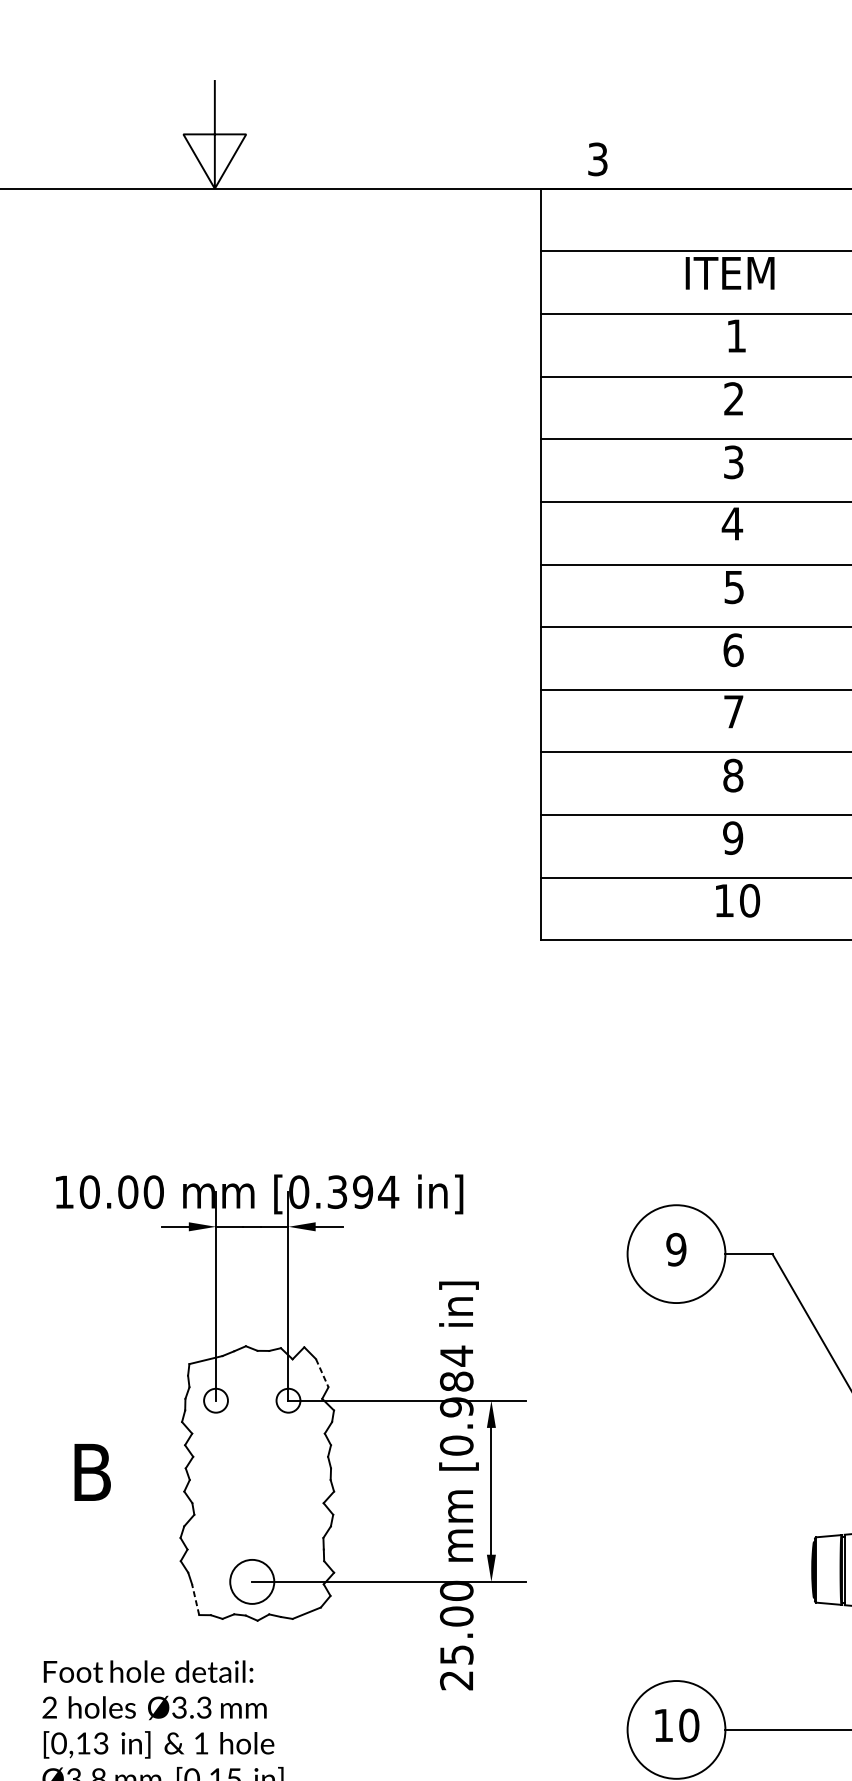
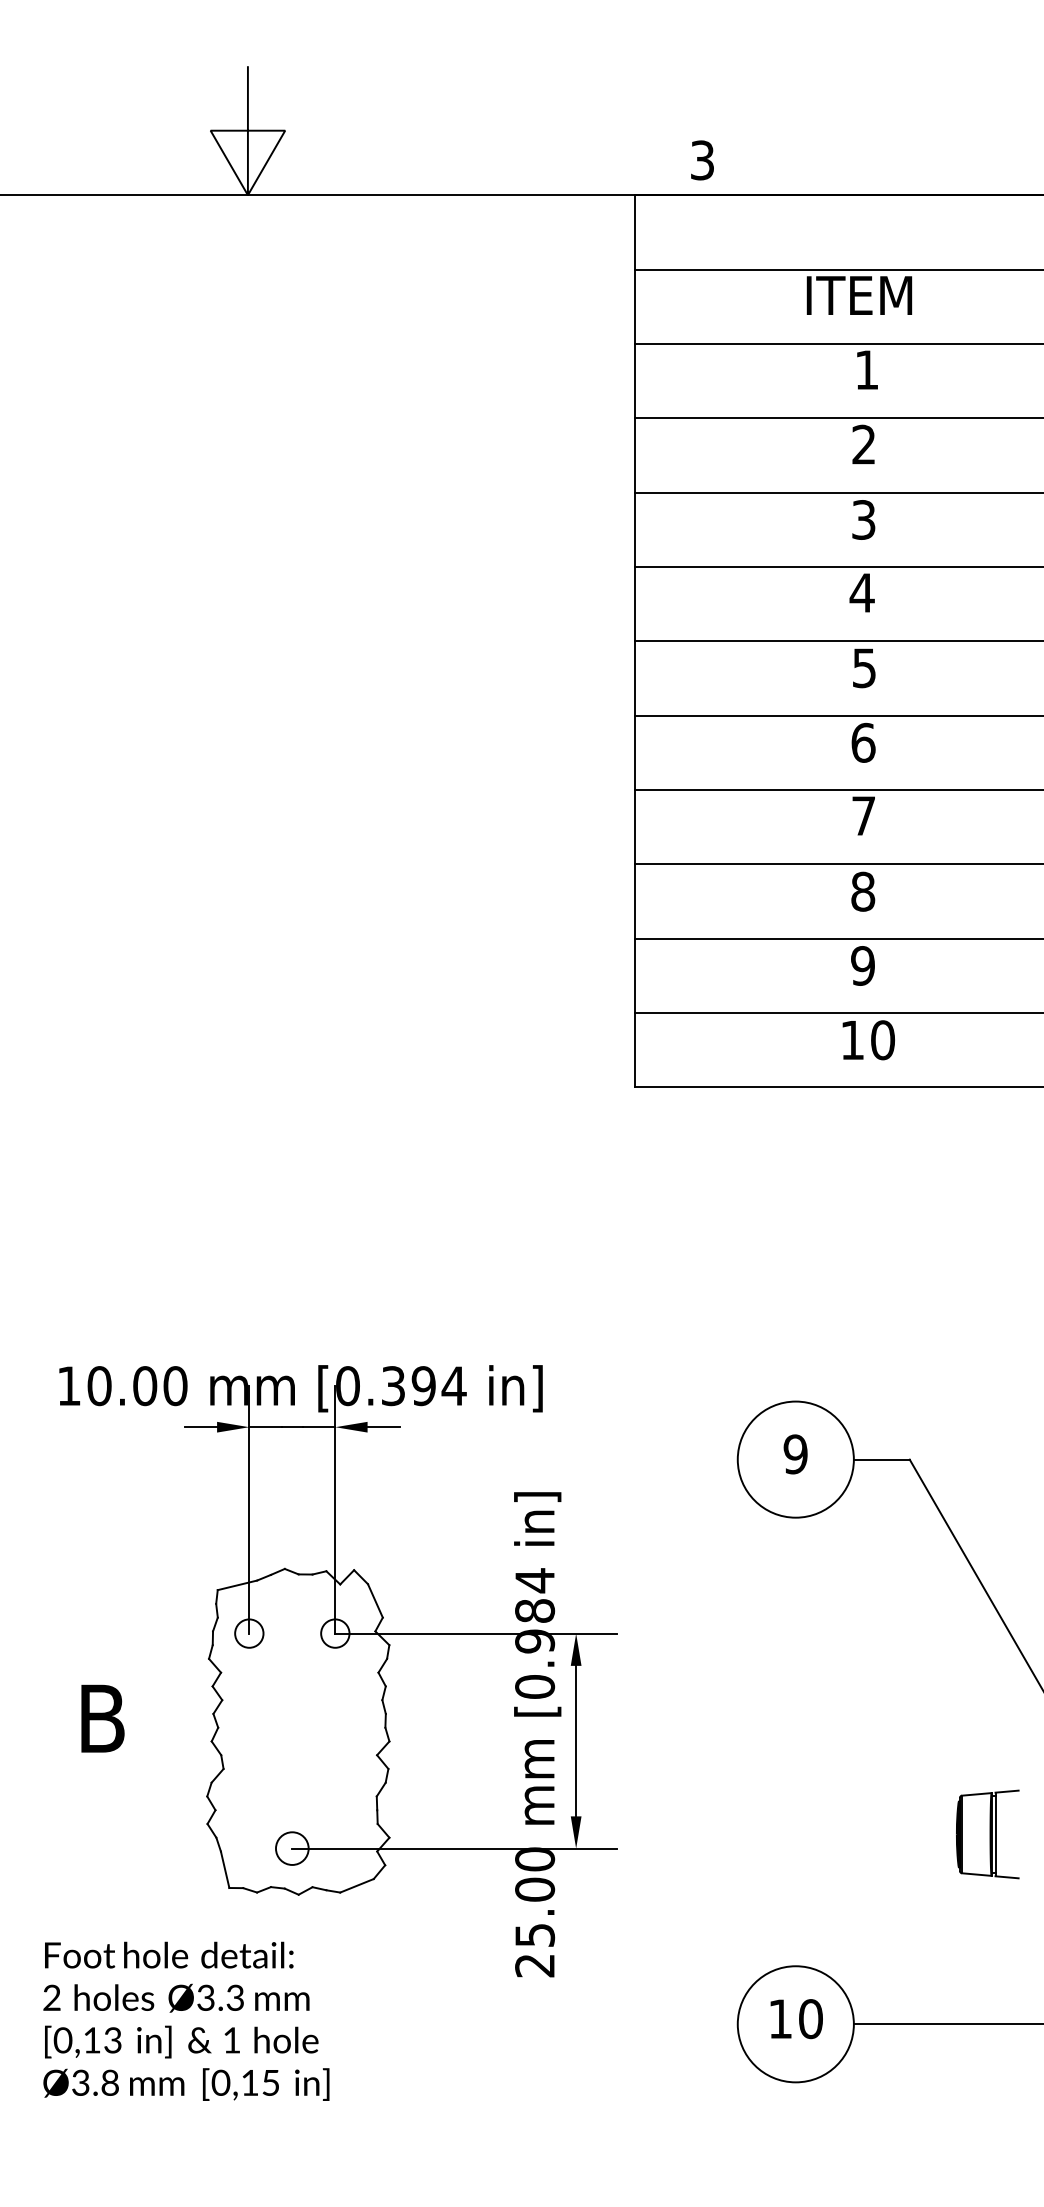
line: (322, 1373) -> (375, 1601), dashed -> solid
circle: (251, 1581) -> (291, 1848), size x0.62
line: (195, 1599) -> (225, 1869), dashed -> solid

